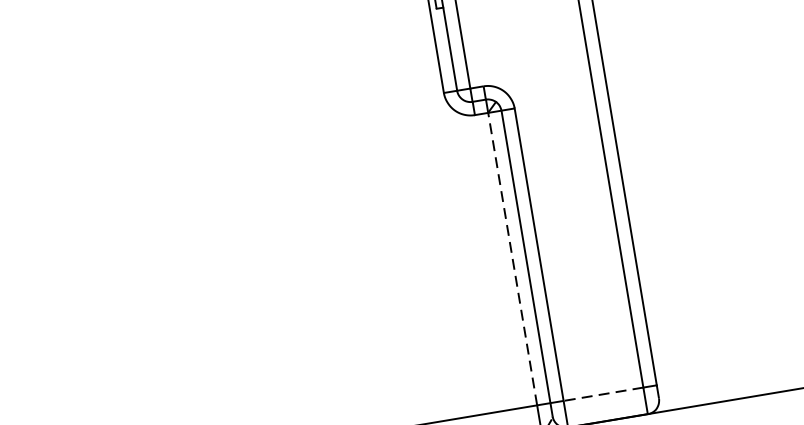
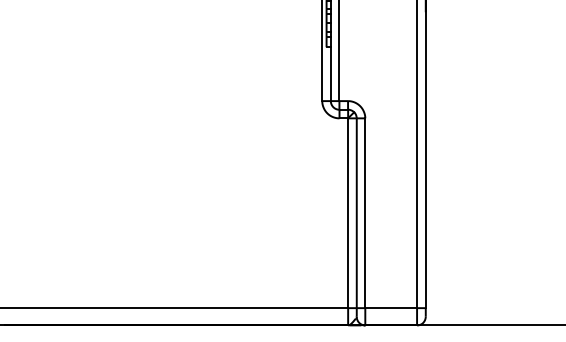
line: (513, 259) -> (348, 213), dashed -> solid
line: (604, 394) -> (391, 308), dashed -> solid

